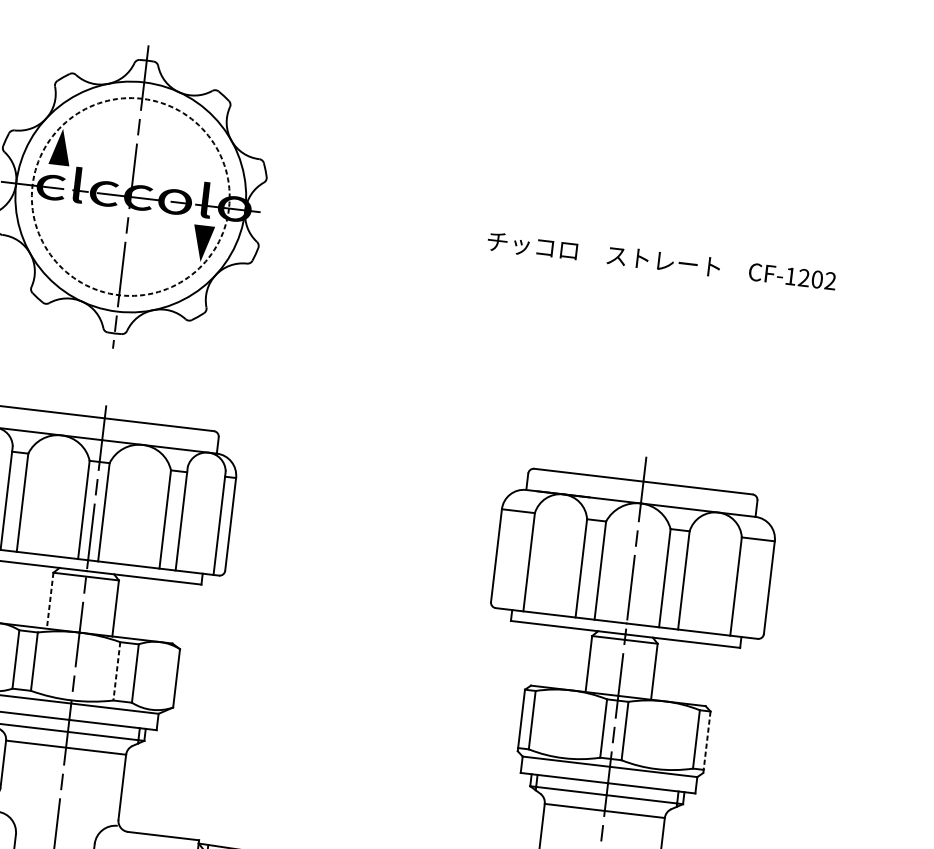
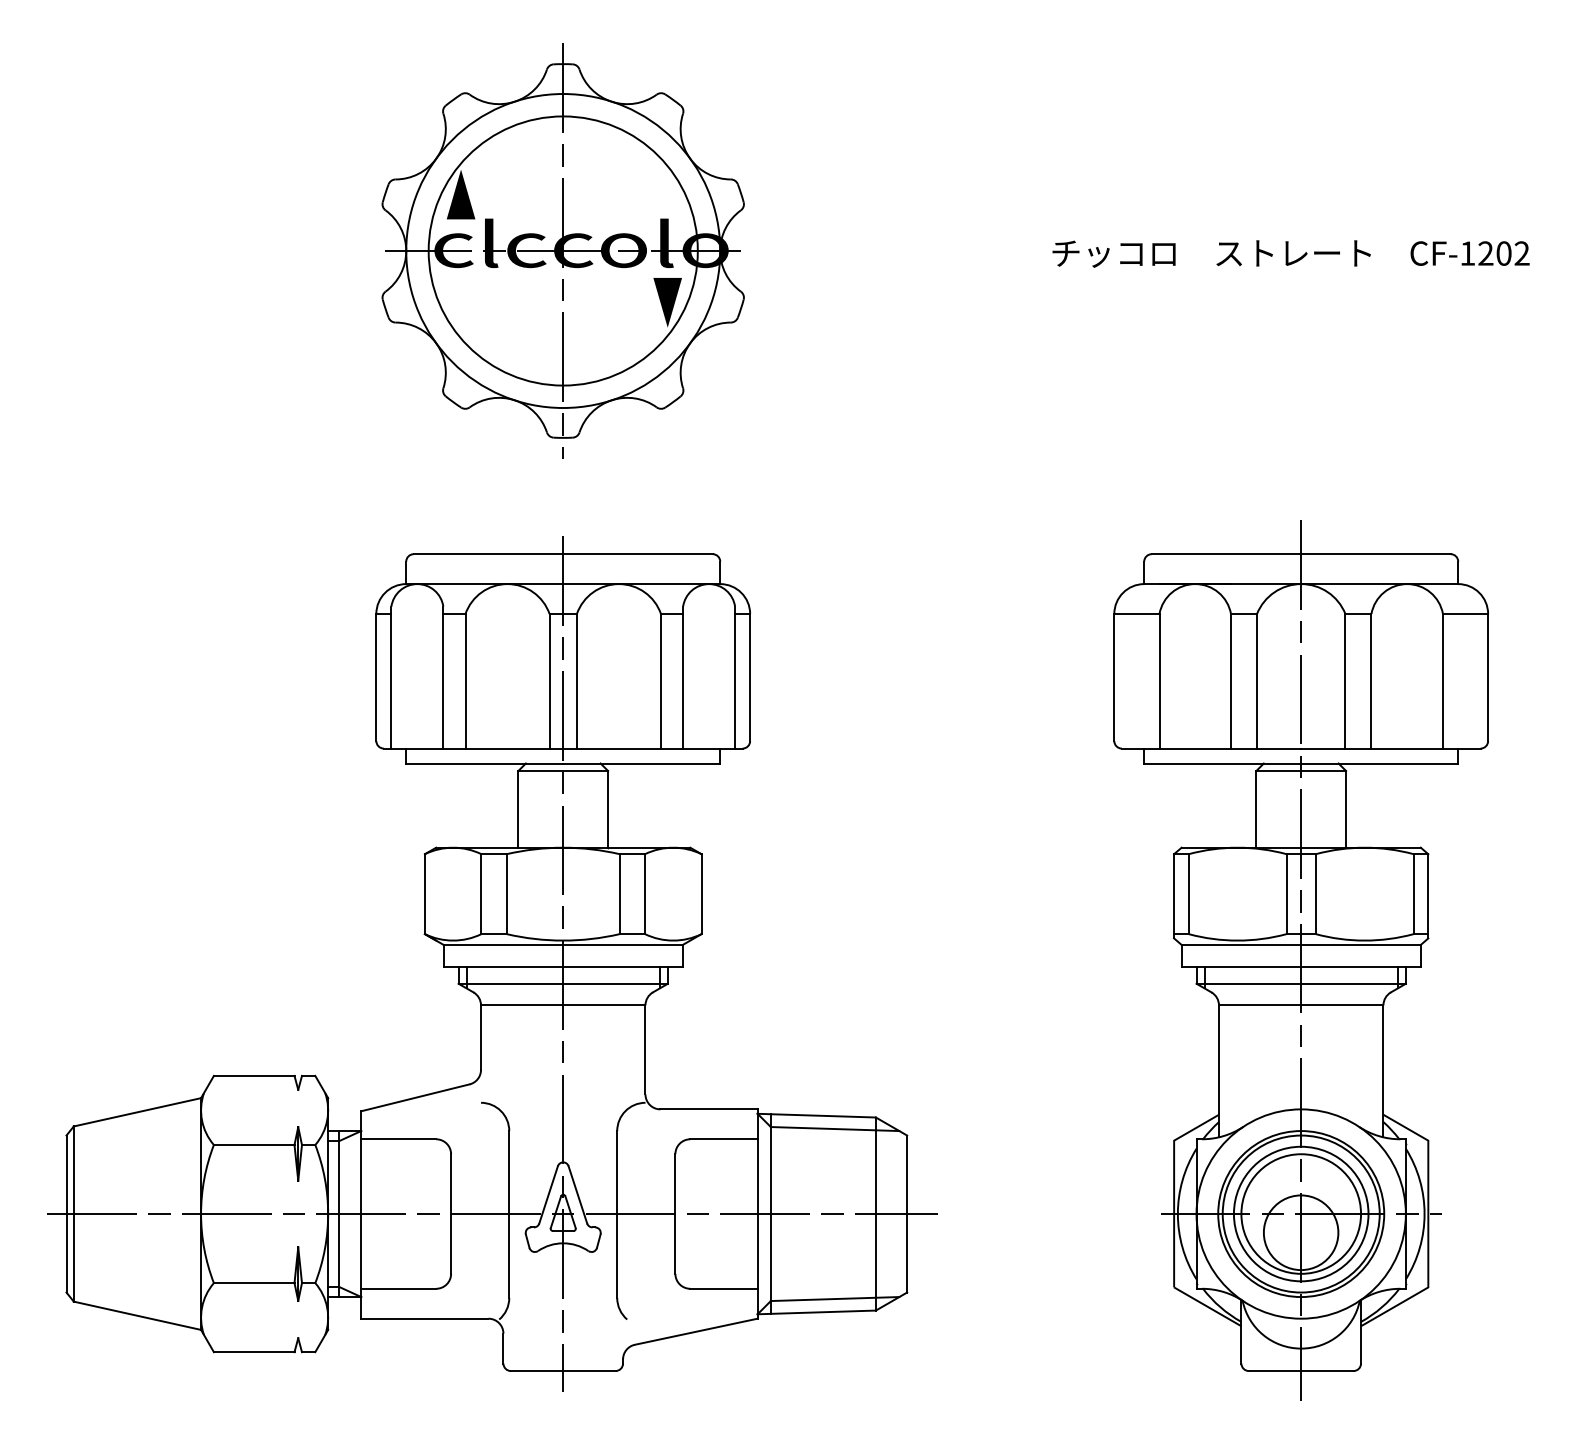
circle: (130, 196) -> (562, 250), dashed -> solid
line: (50, 600) -> (518, 809), dashed -> solid
line: (116, 671) -> (619, 894), dashed -> solid
line: (707, 742) -> (1428, 896), dashed -> solid

